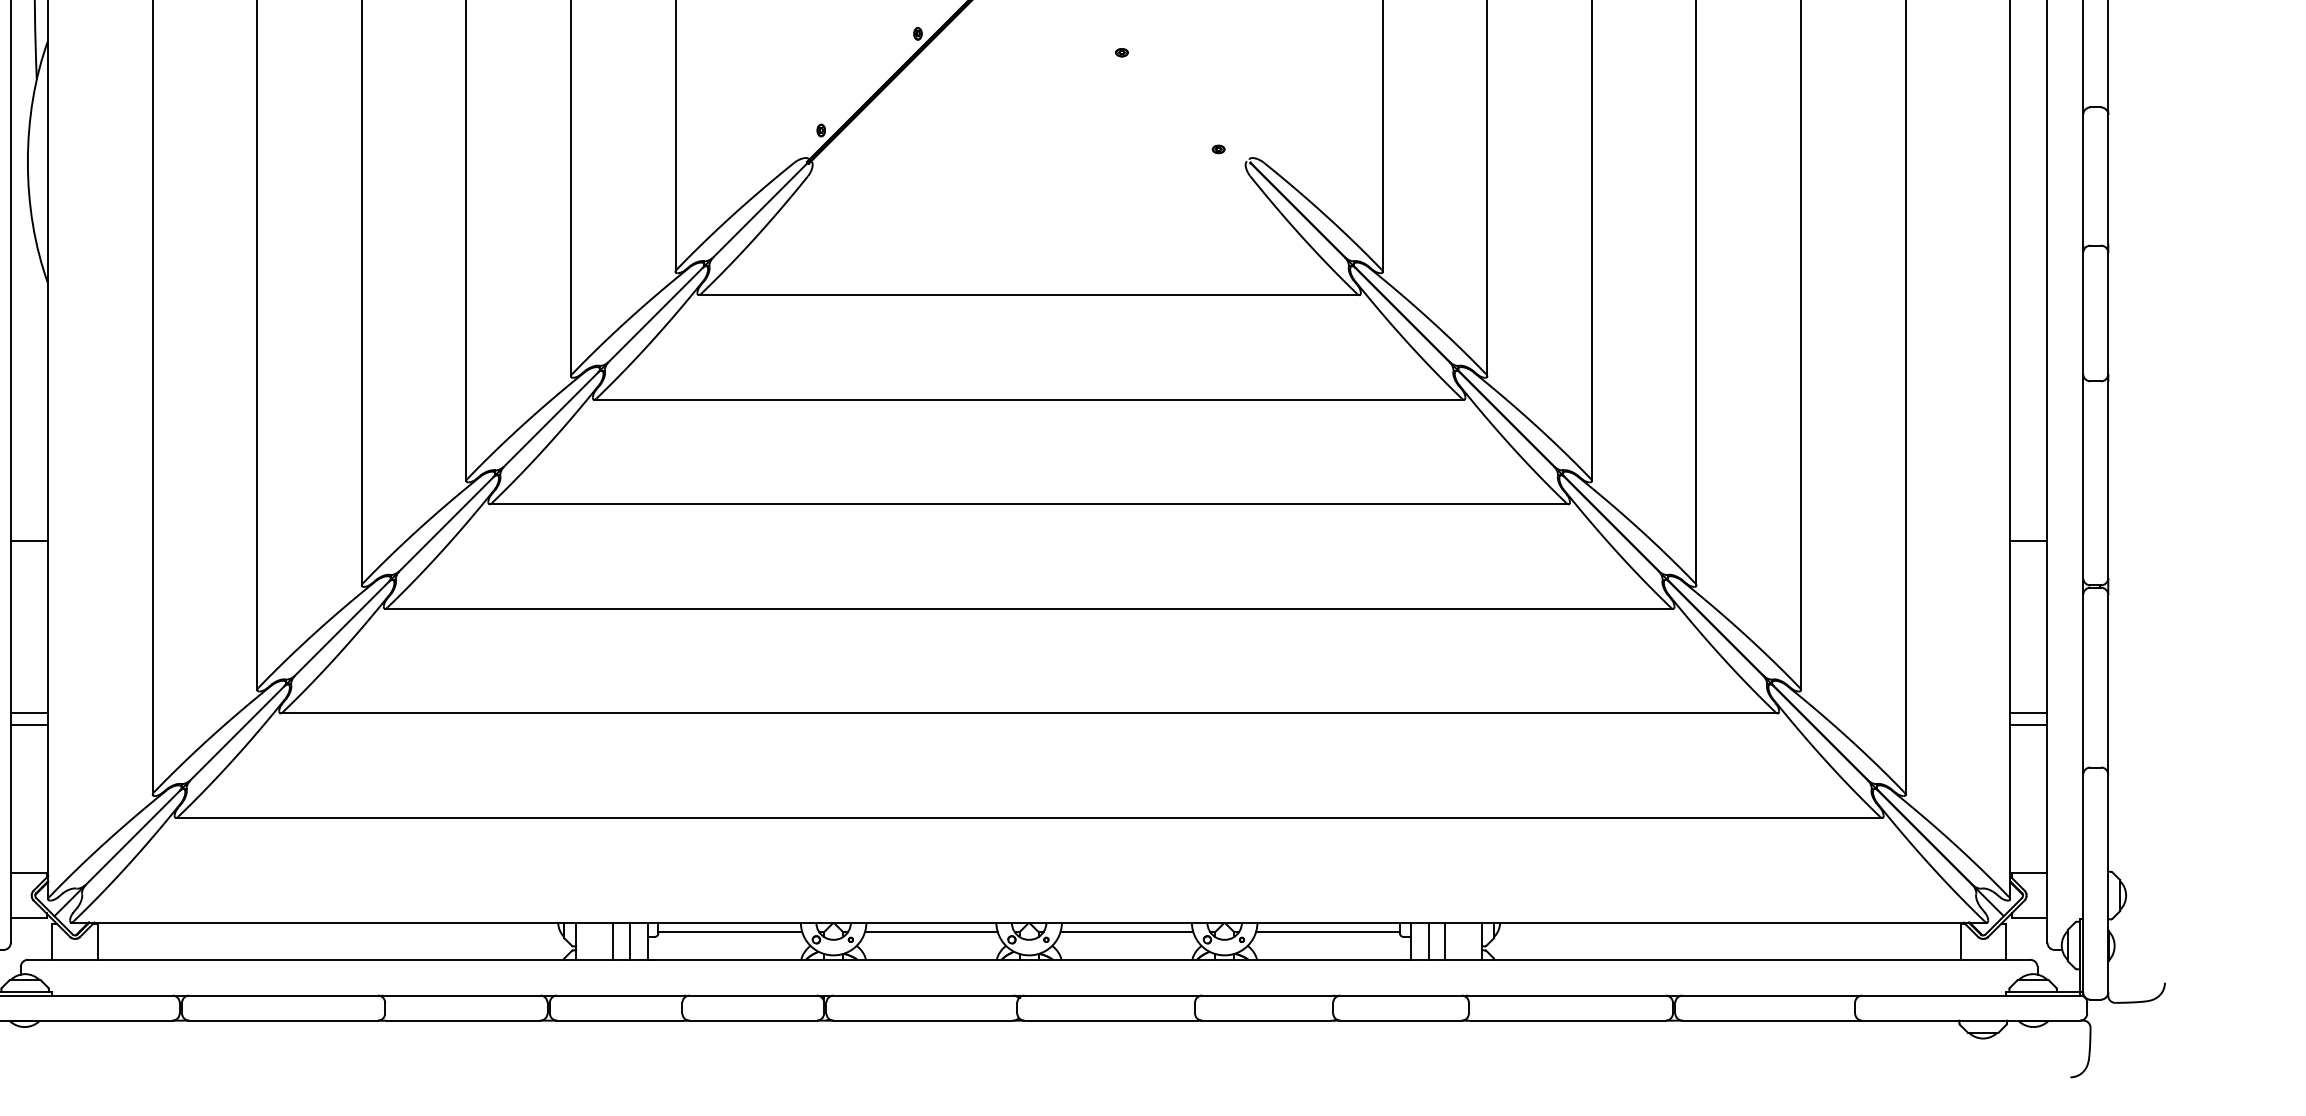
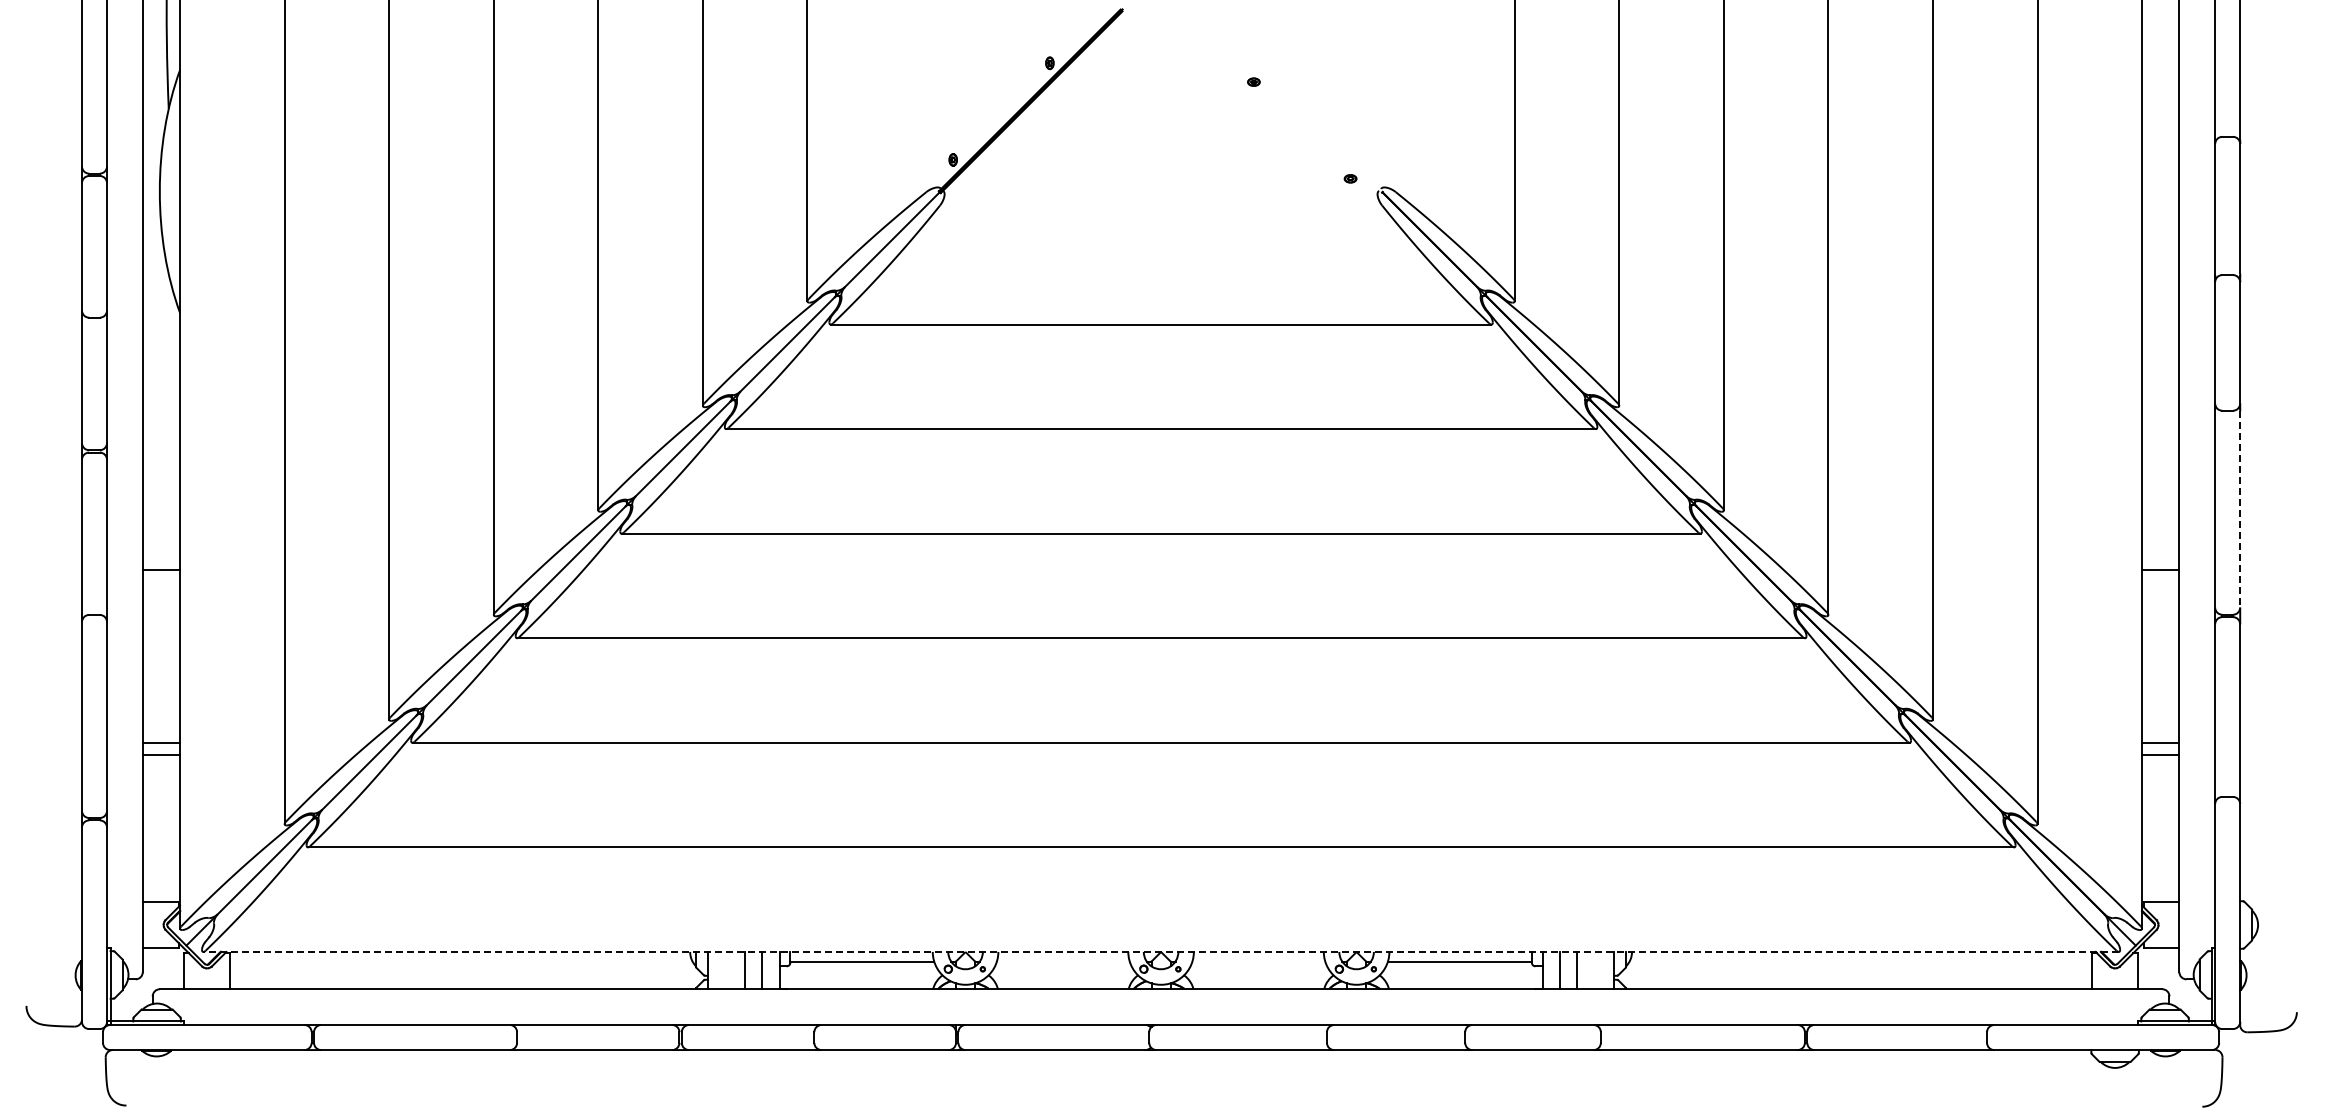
line: (2108, 480) -> (2240, 509), solid -> dashed
line: (1029, 922) -> (1161, 951), solid -> dashed
line: (930, 932) -> (1062, 961), removed
line: (1126, 932) -> (1258, 961), removed

